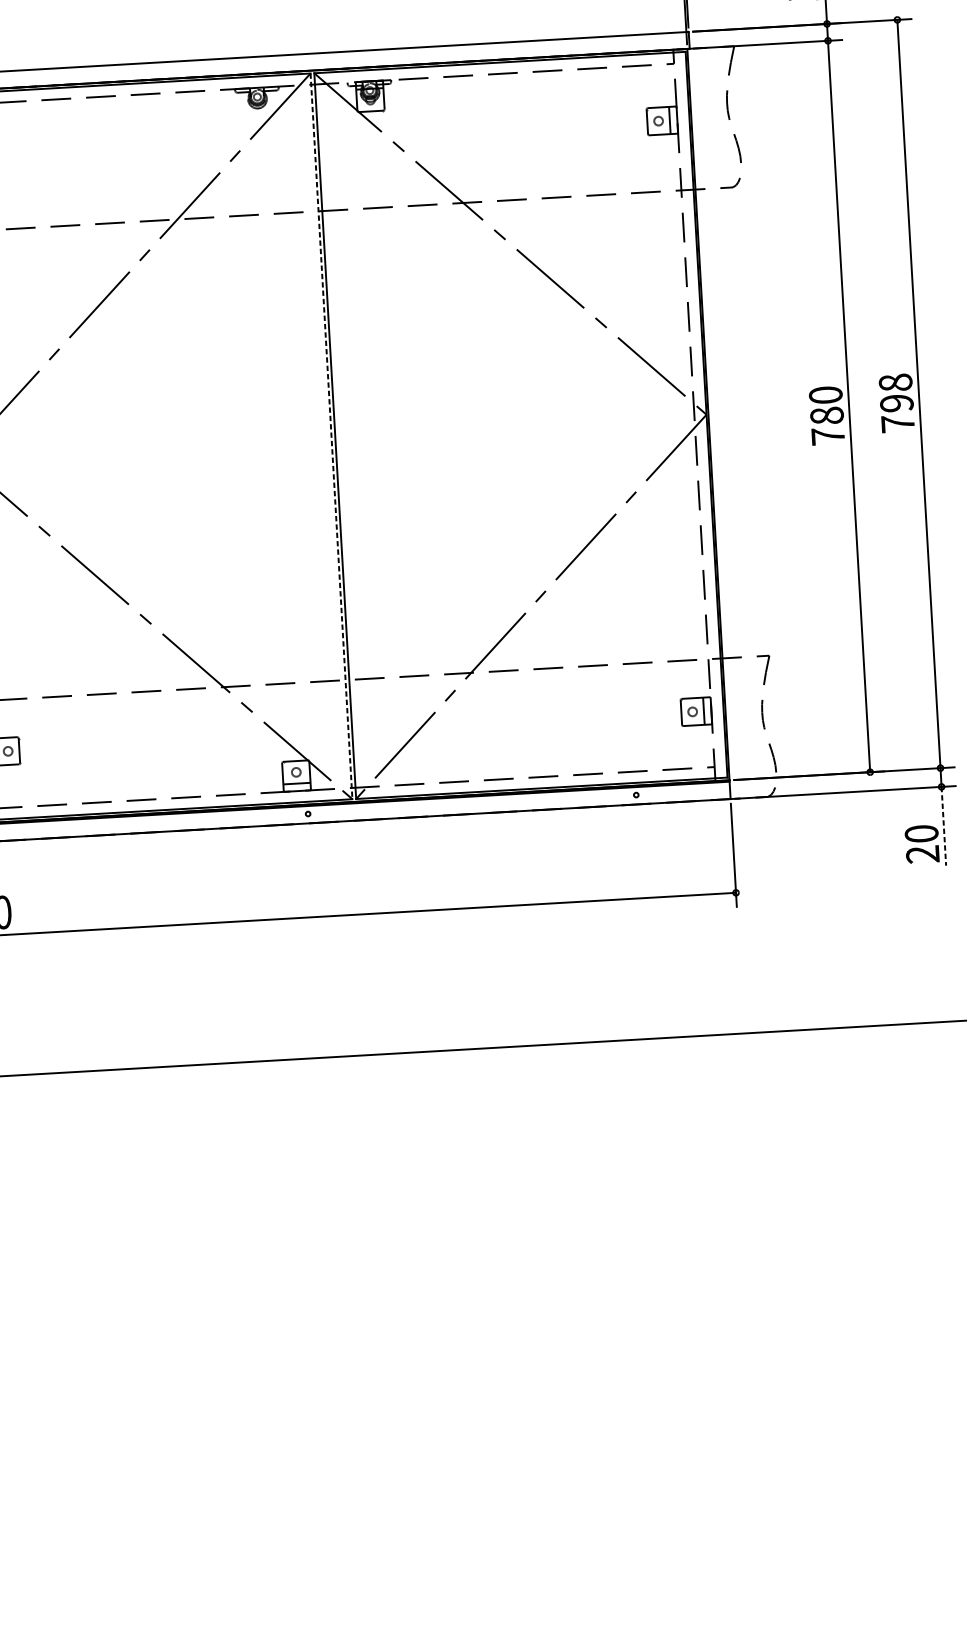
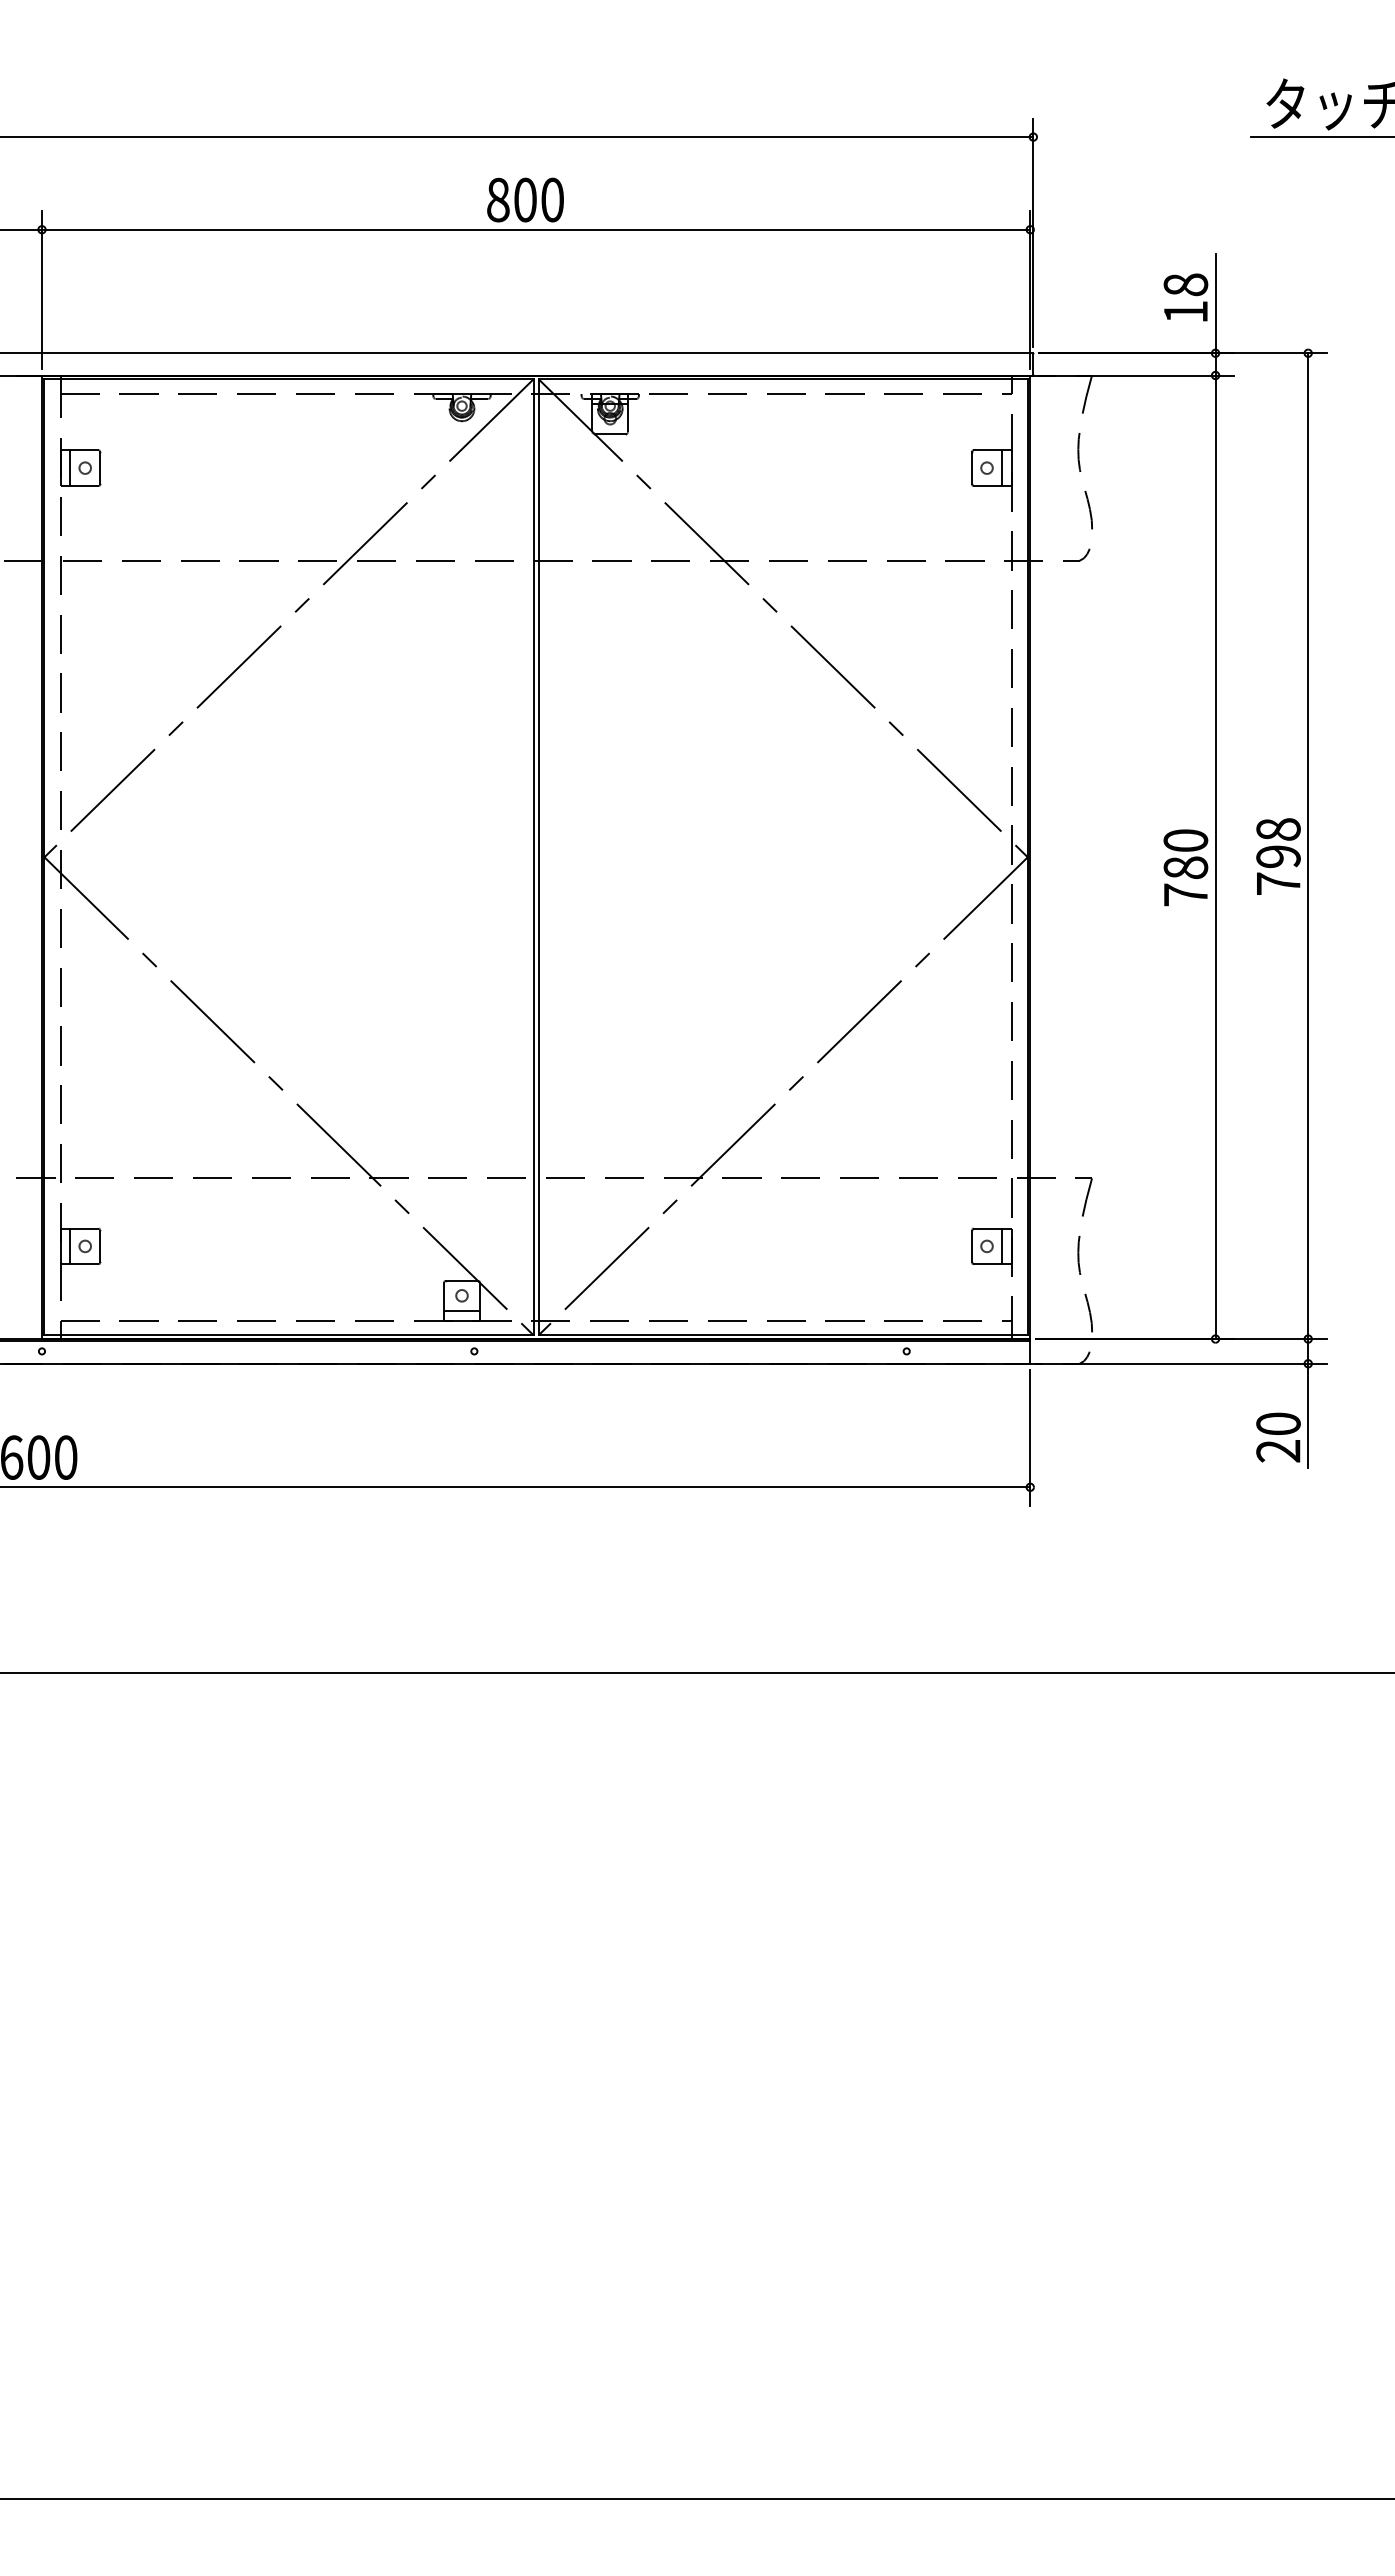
line: (331, 436) -> (533, 857), dashed -> solid
line: (944, 826) -> (1308, 1415), dashed -> solid

